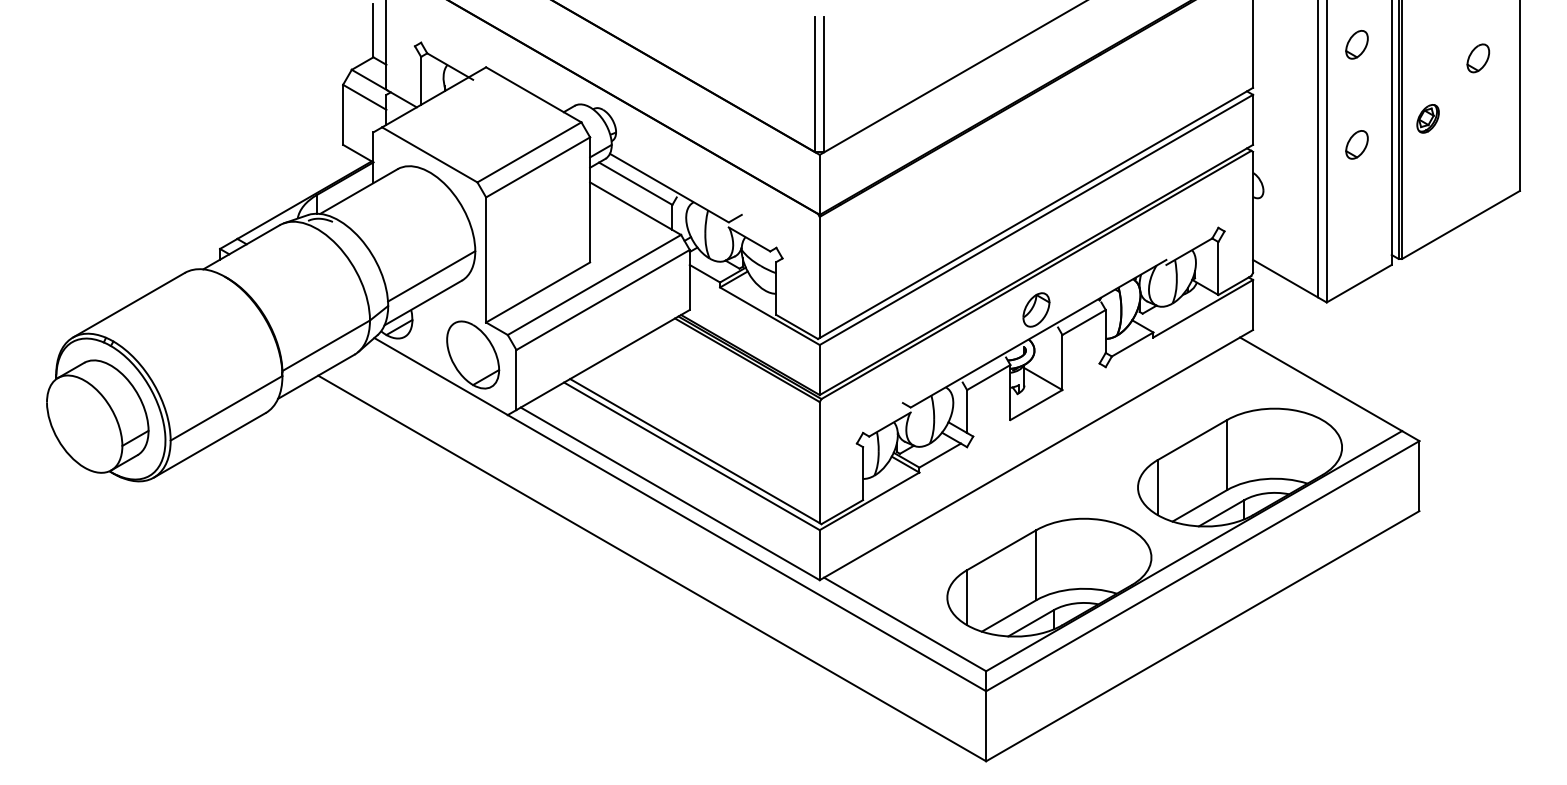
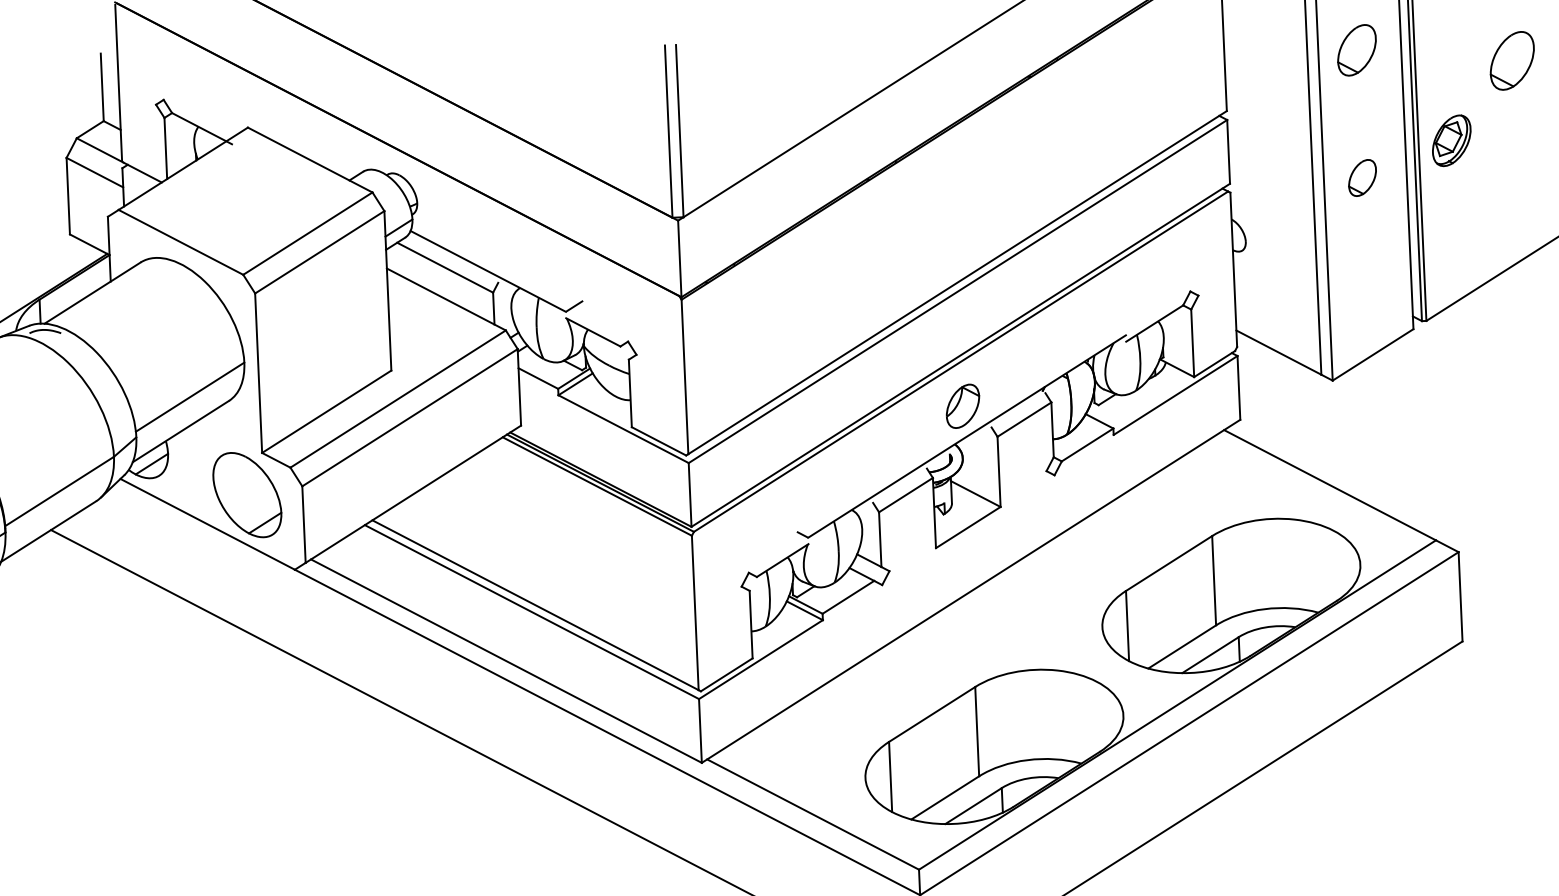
part: (1356, 44) -> (1356, 50), size x1.4
part: (1478, 58) -> (1512, 61), size x1.6
part: (1427, 118) -> (1450, 140), size x1.4

